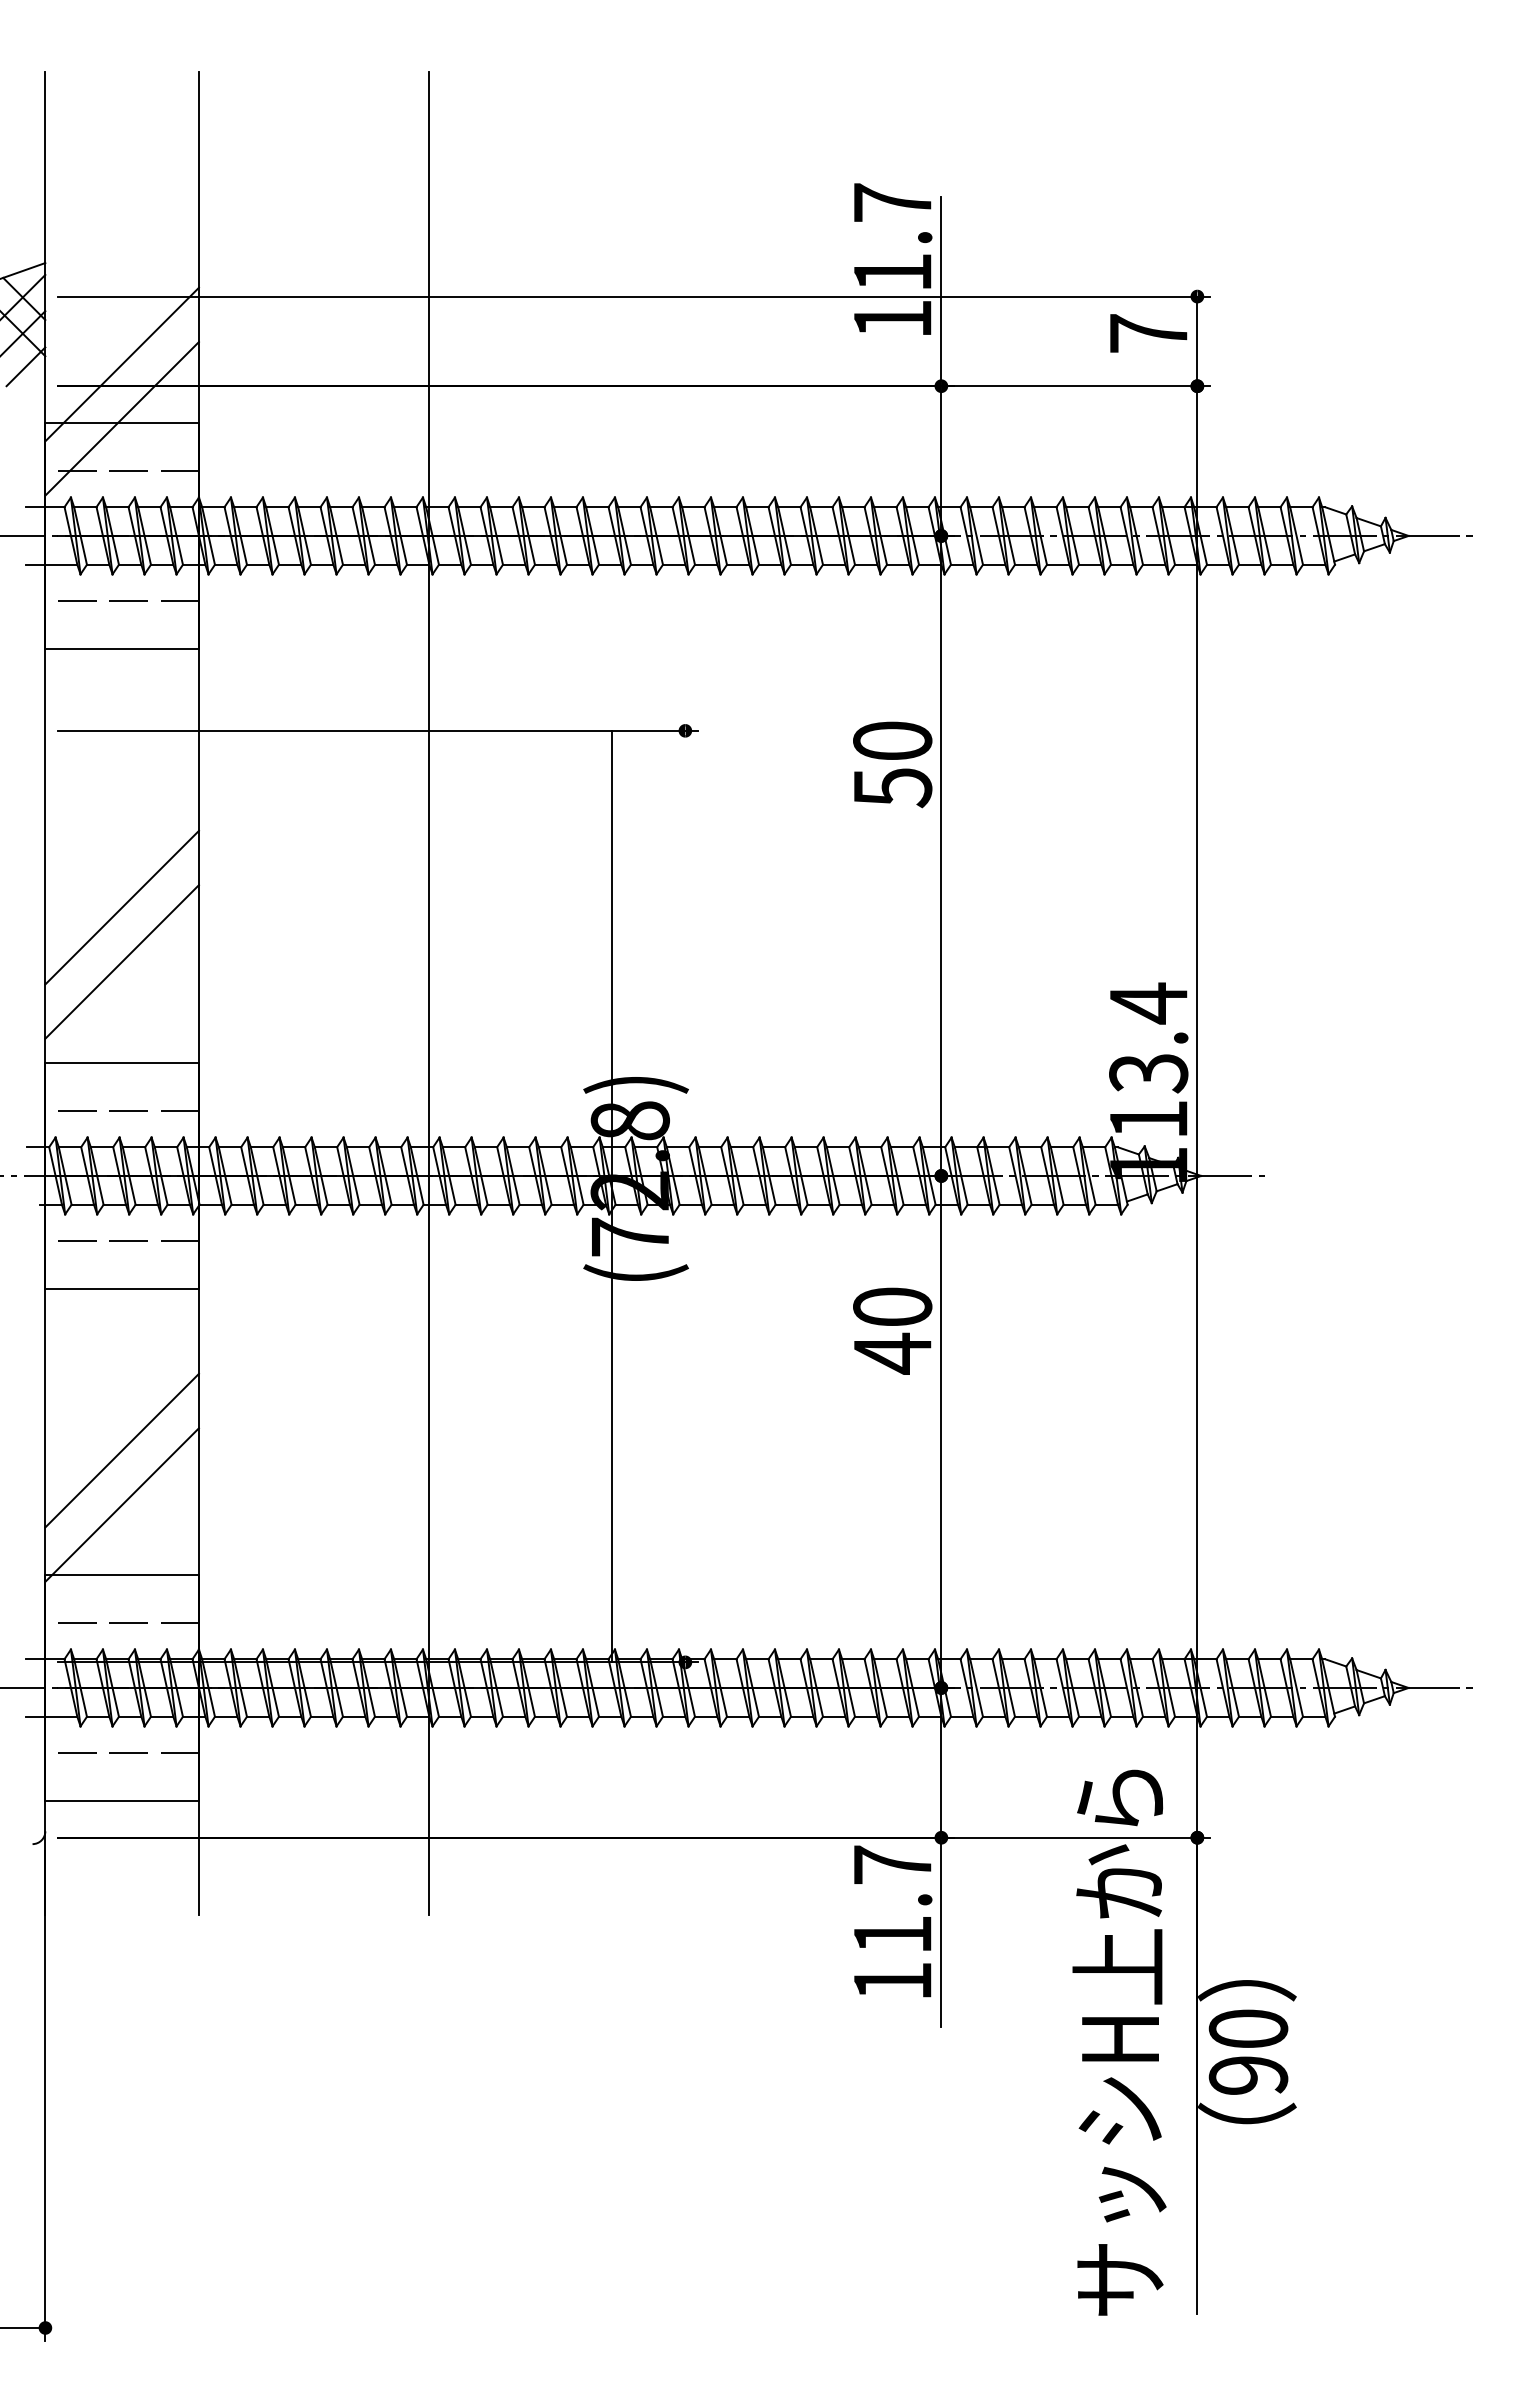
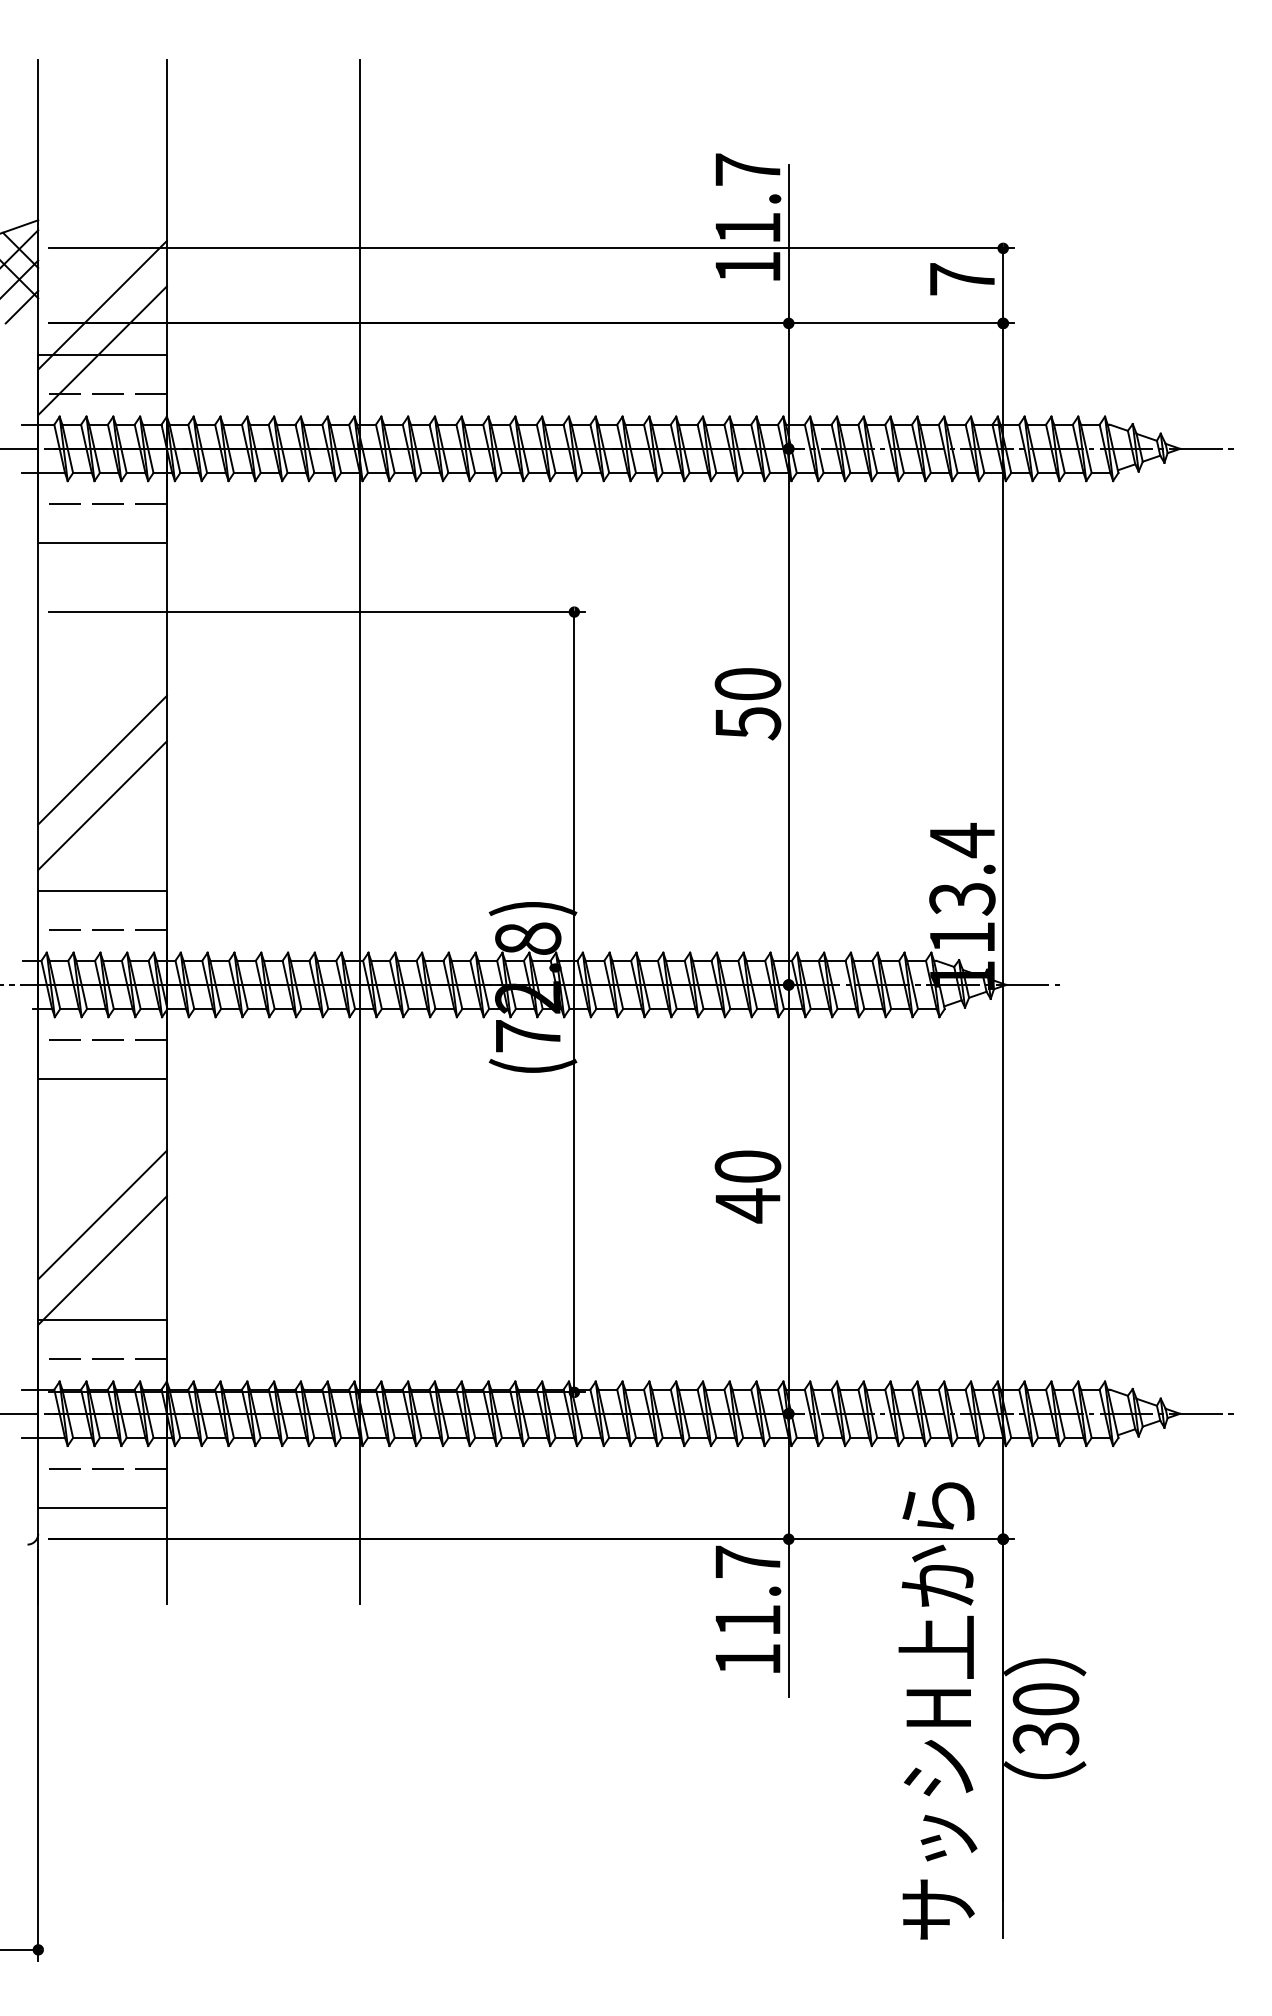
text: (892, 764) -> (747, 703), moved
line: (612, 1196) -> (574, 1002), moved
text: (892, 1330) -> (747, 1186), moved
text: (1248, 2075) -> (1046, 1738), 90 -> 30

